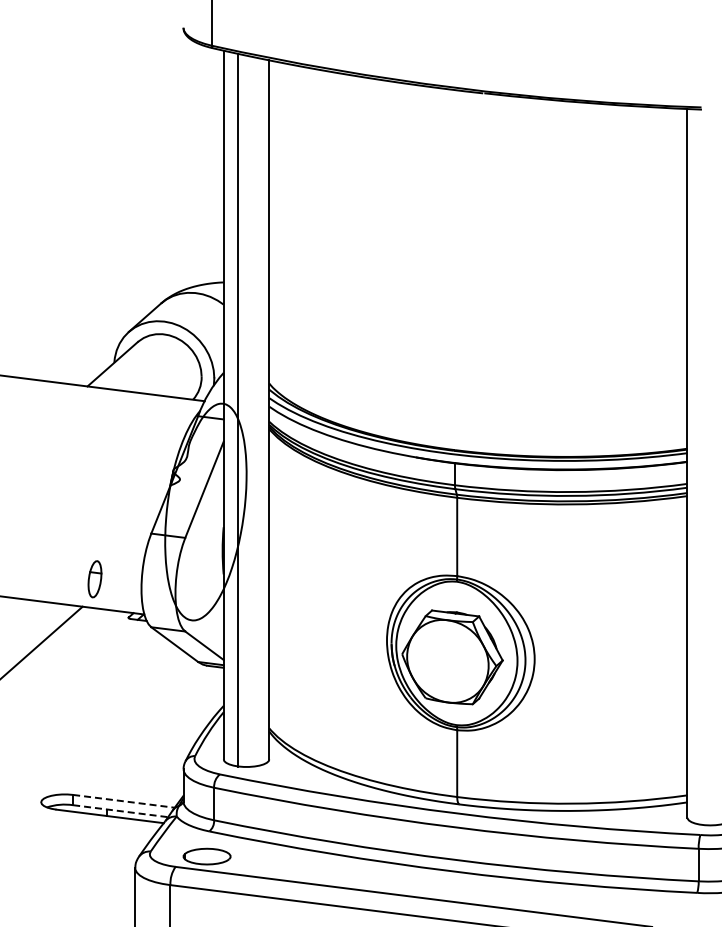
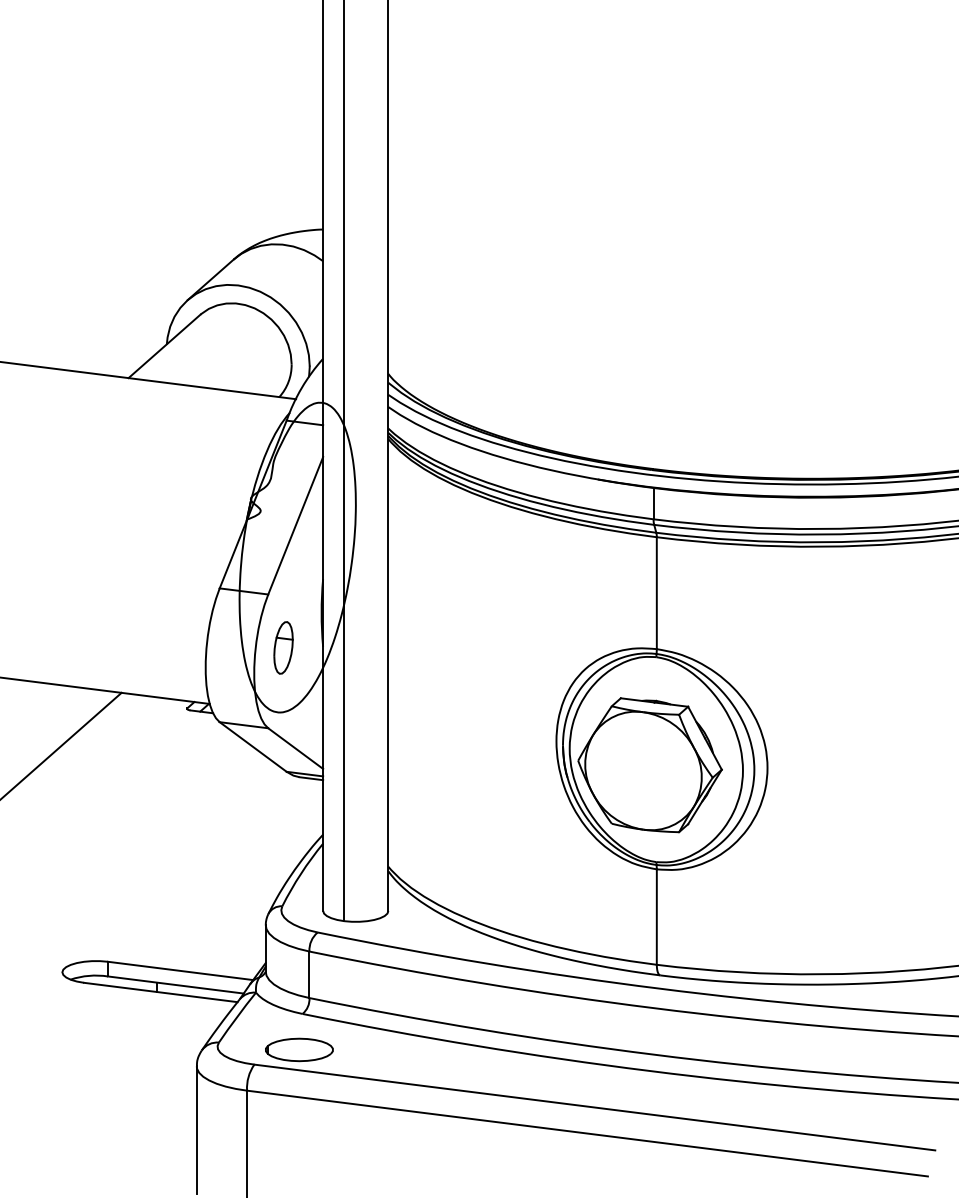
part: (94, 579) -> (282, 648), moved
line: (124, 801) -> (181, 971), dashed -> solid
line: (120, 811) -> (175, 985), dashed -> solid

